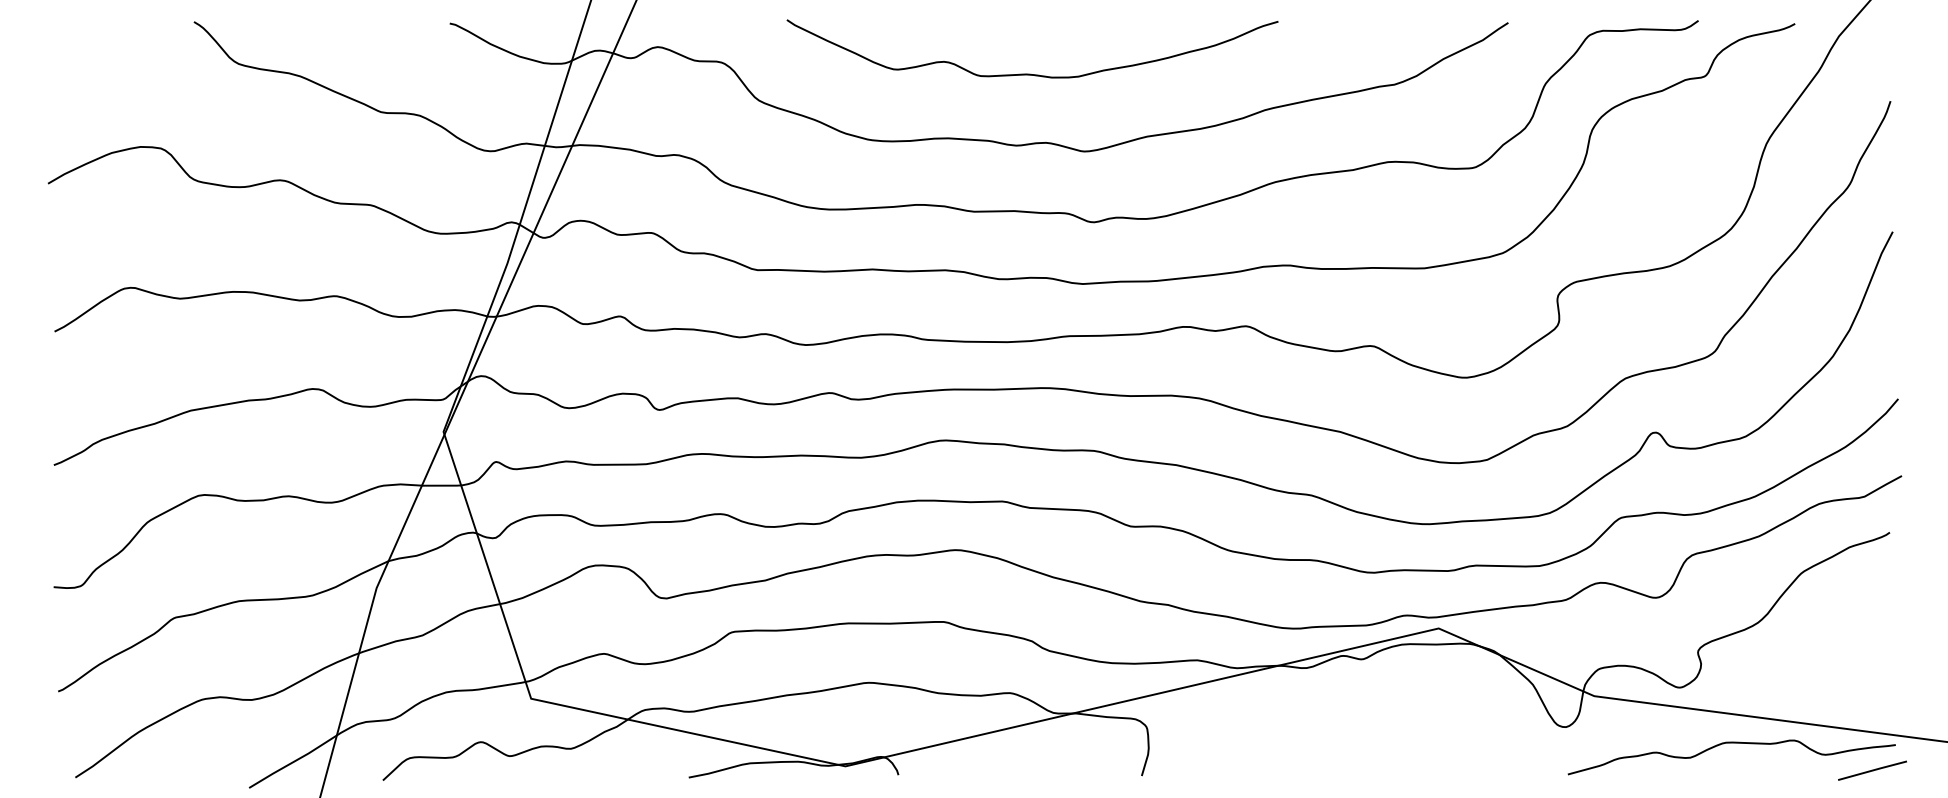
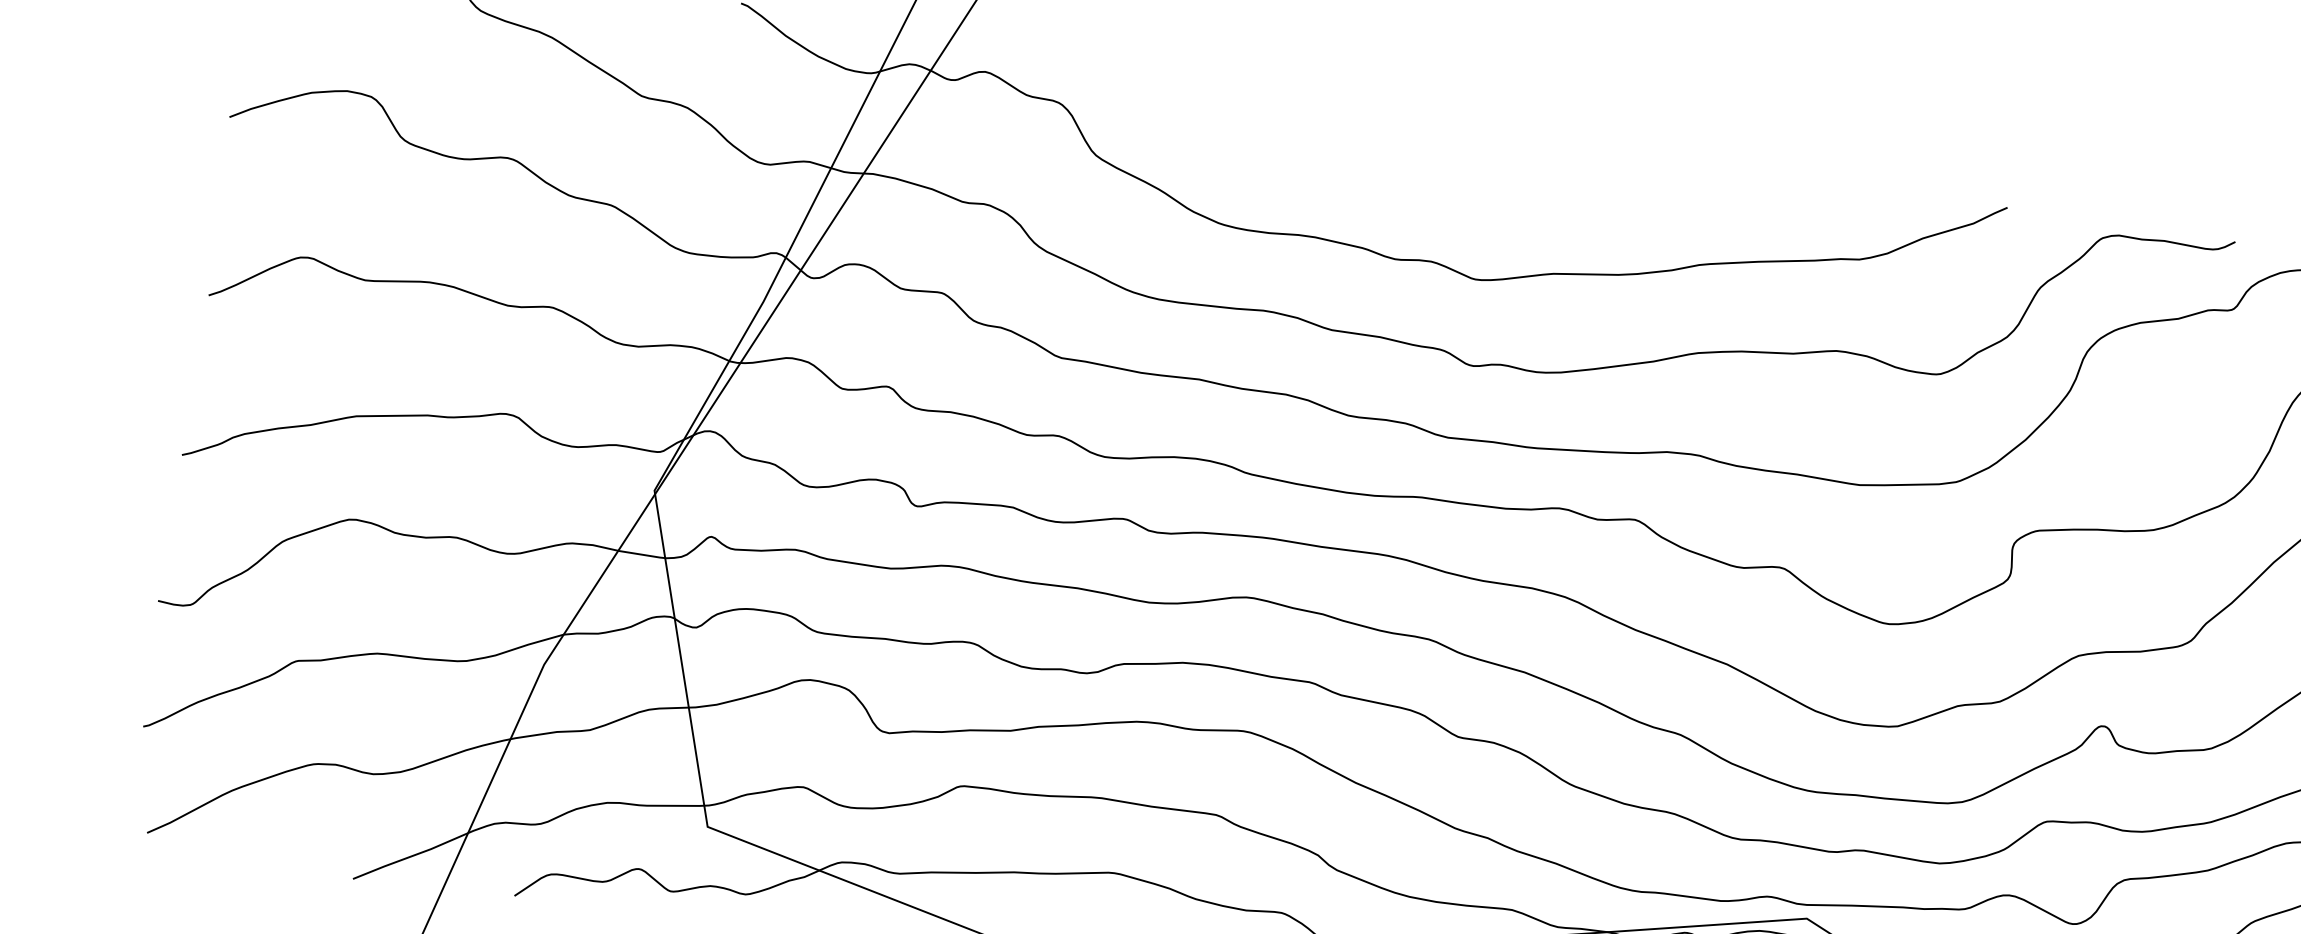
curve: (1030, 73) -> (1426, 175), removed

